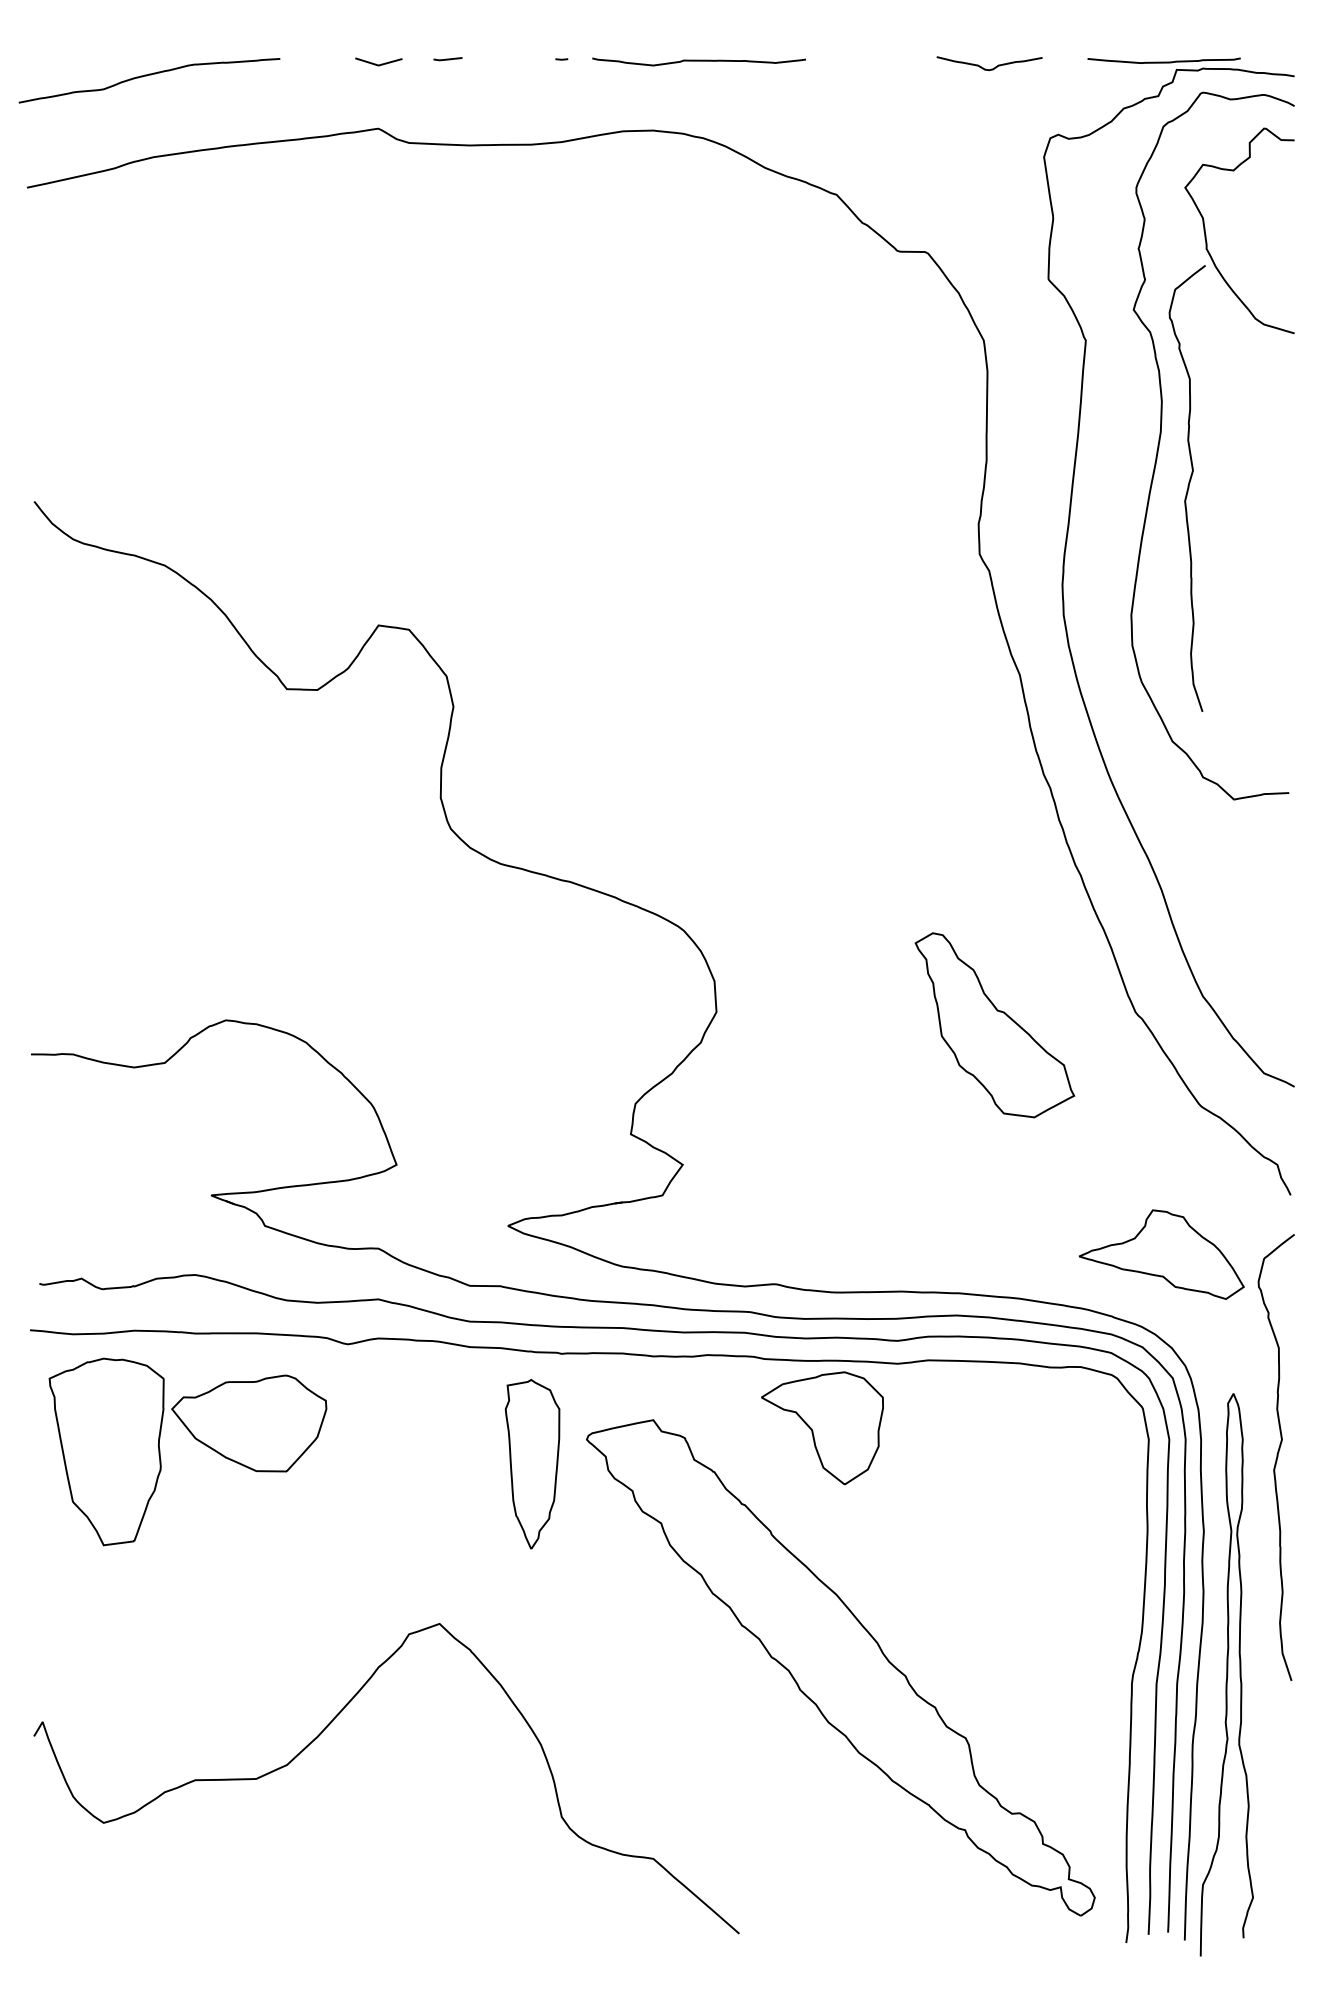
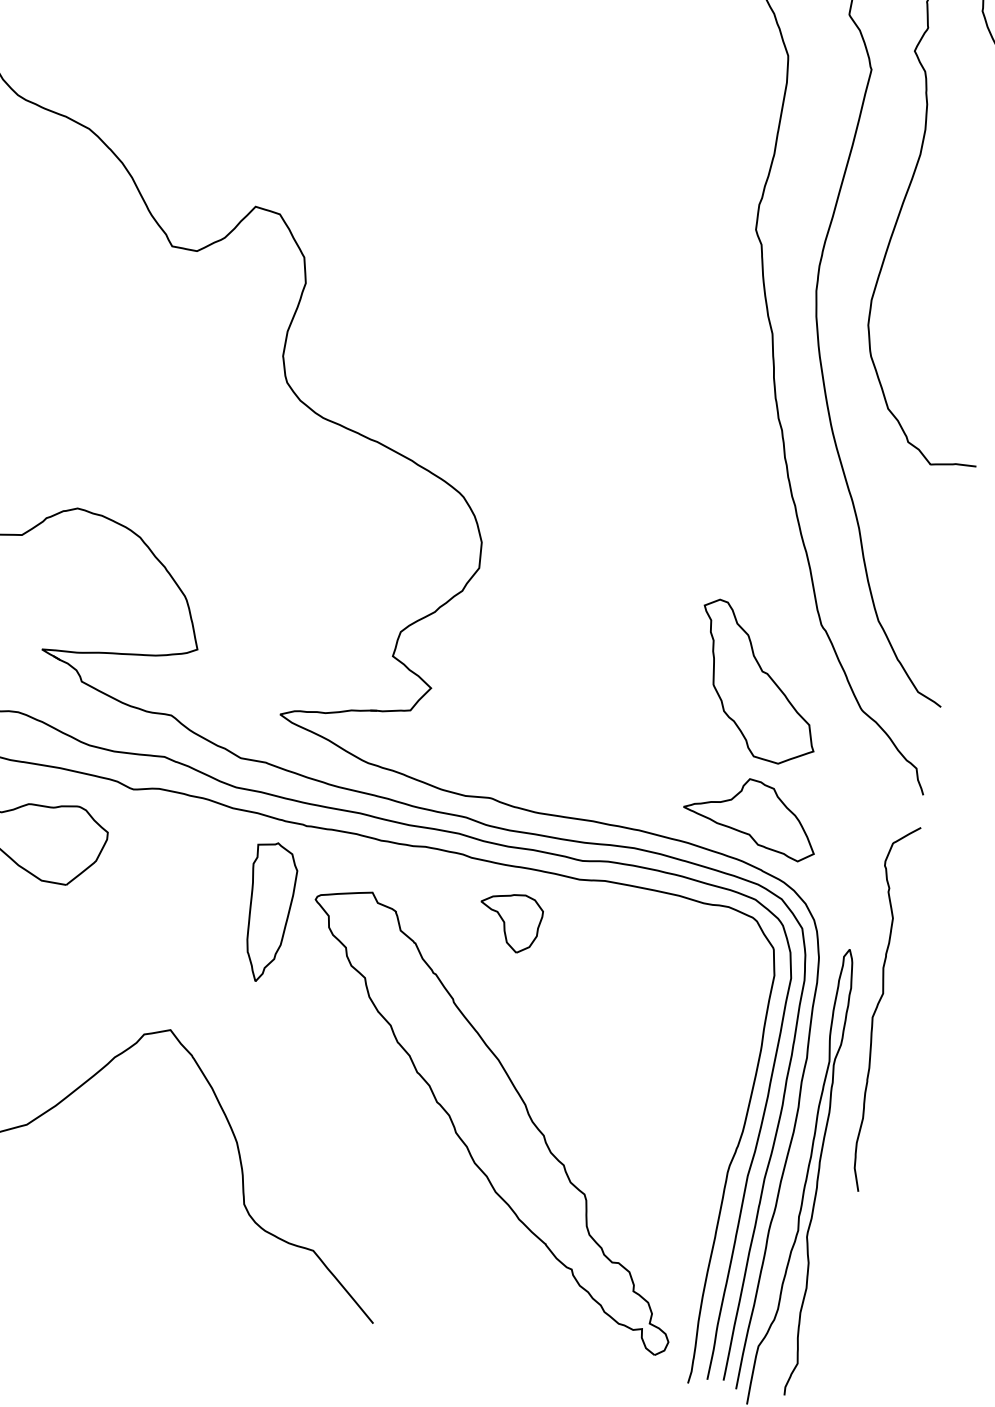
curve: (1187, 488) -> (934, 204), removed
part: (994, 1025) -> (757, 683), moved
part: (1161, 1254) -> (751, 816), moved
part: (822, 1428) -> (509, 922), size x0.62

